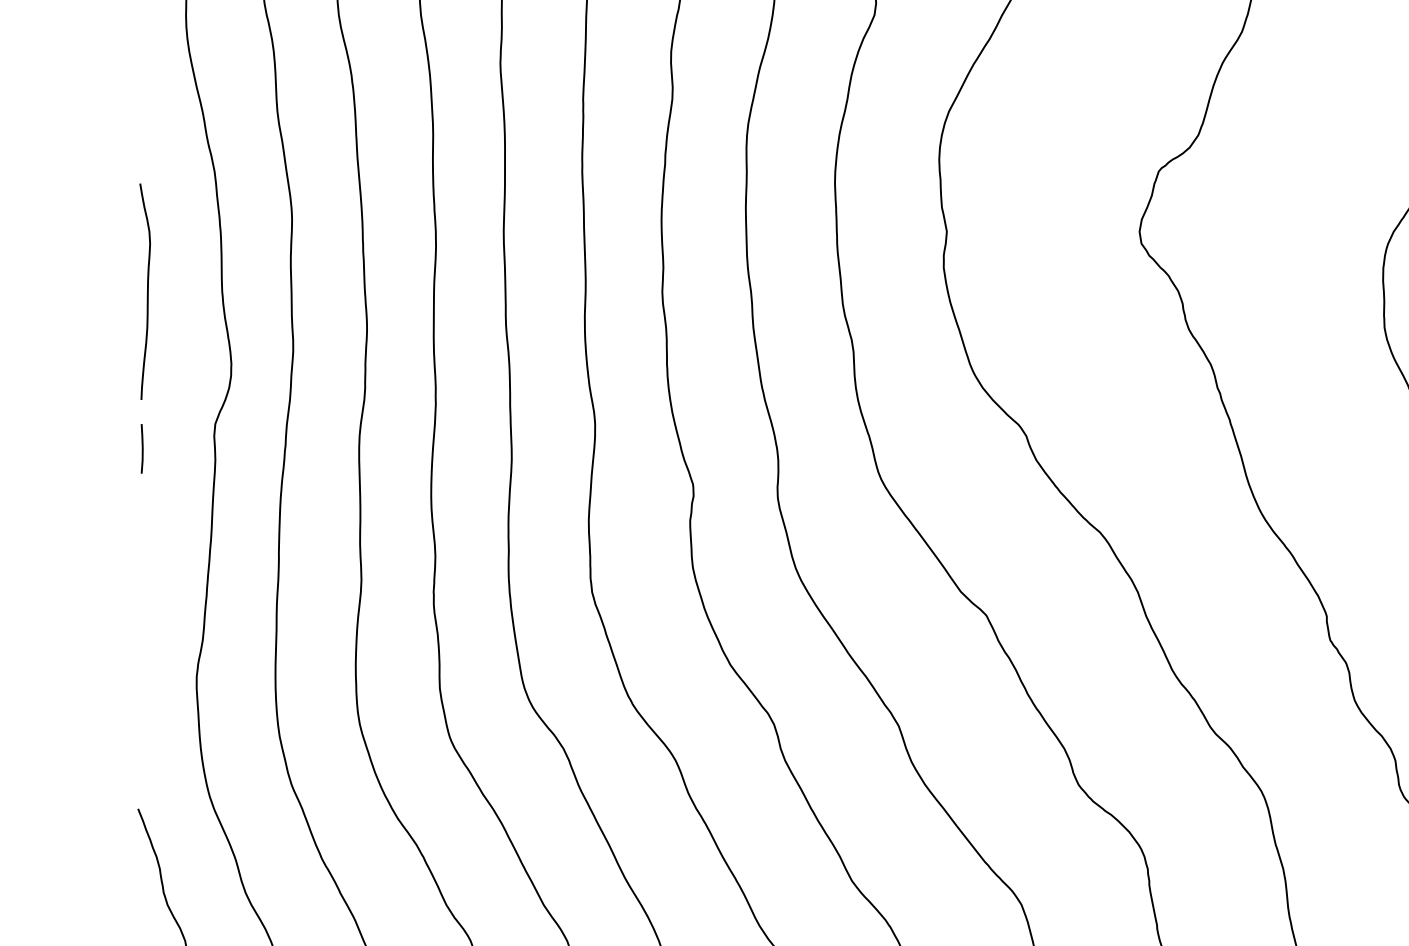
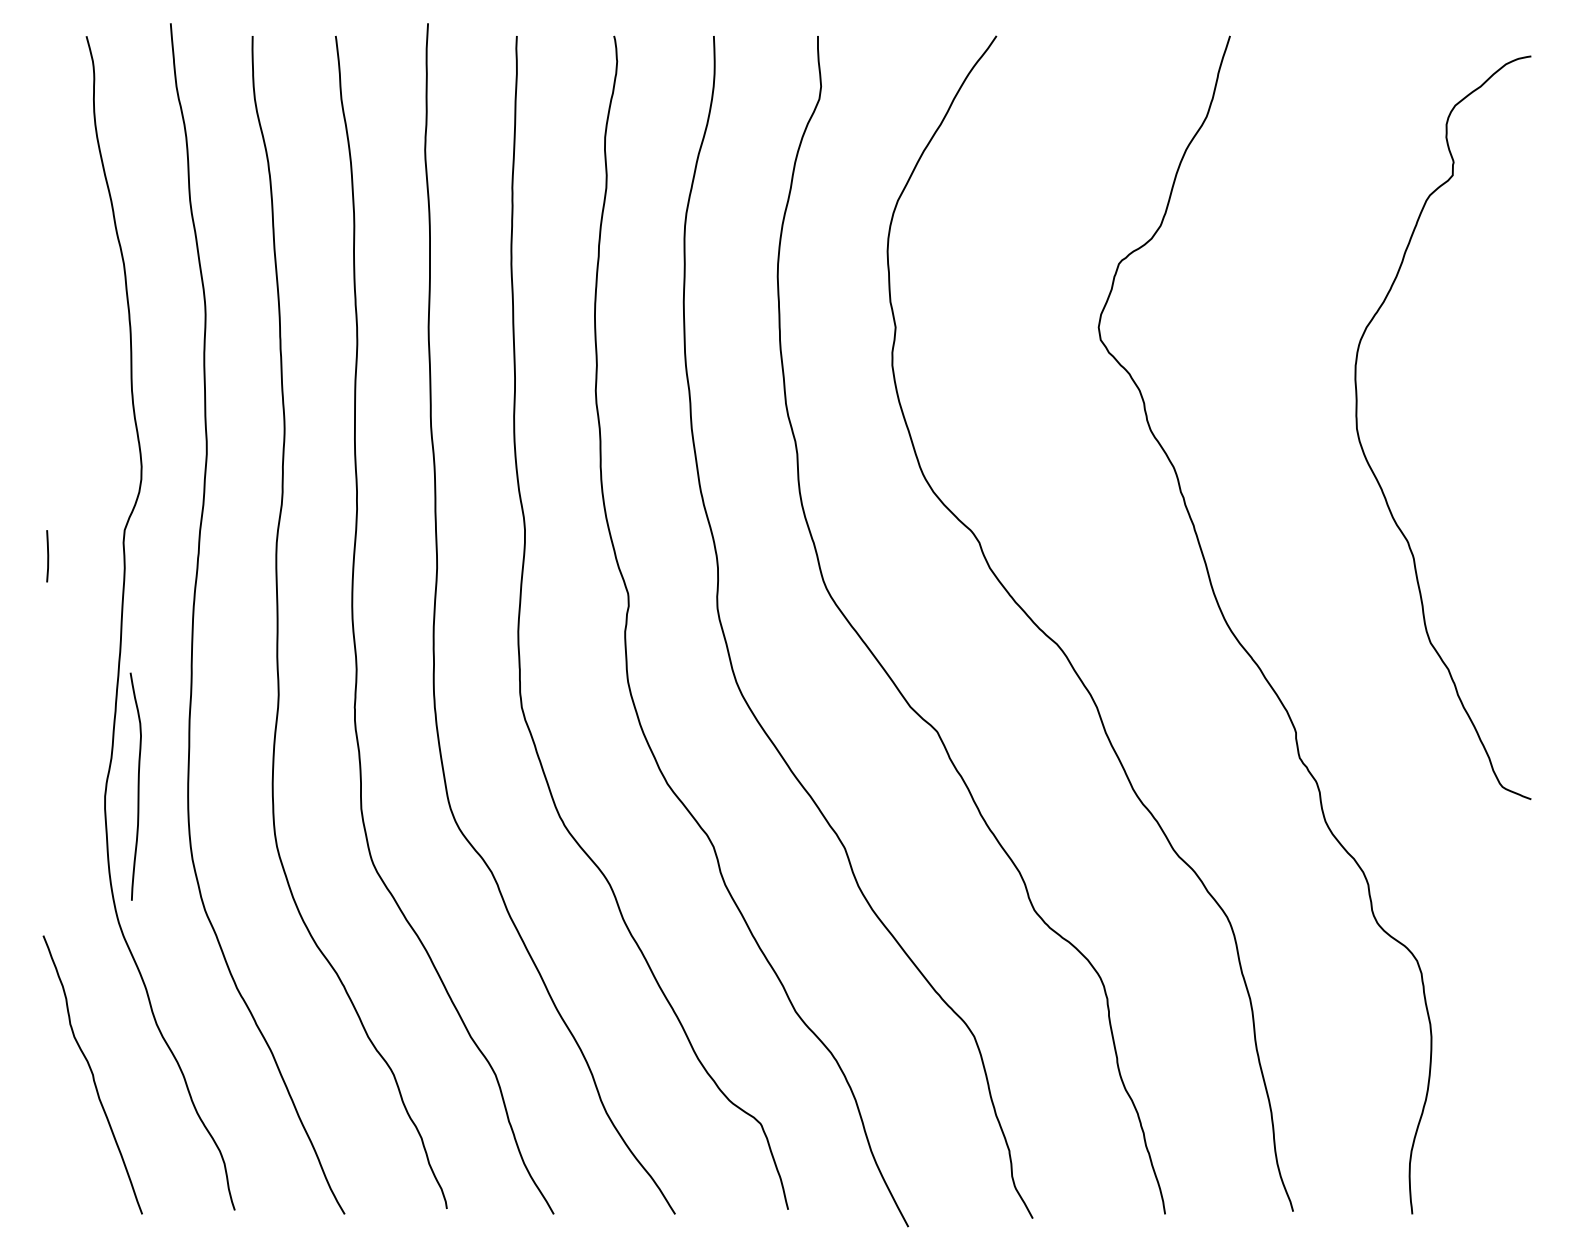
curve: (146, 291) -> (137, 786), moved

